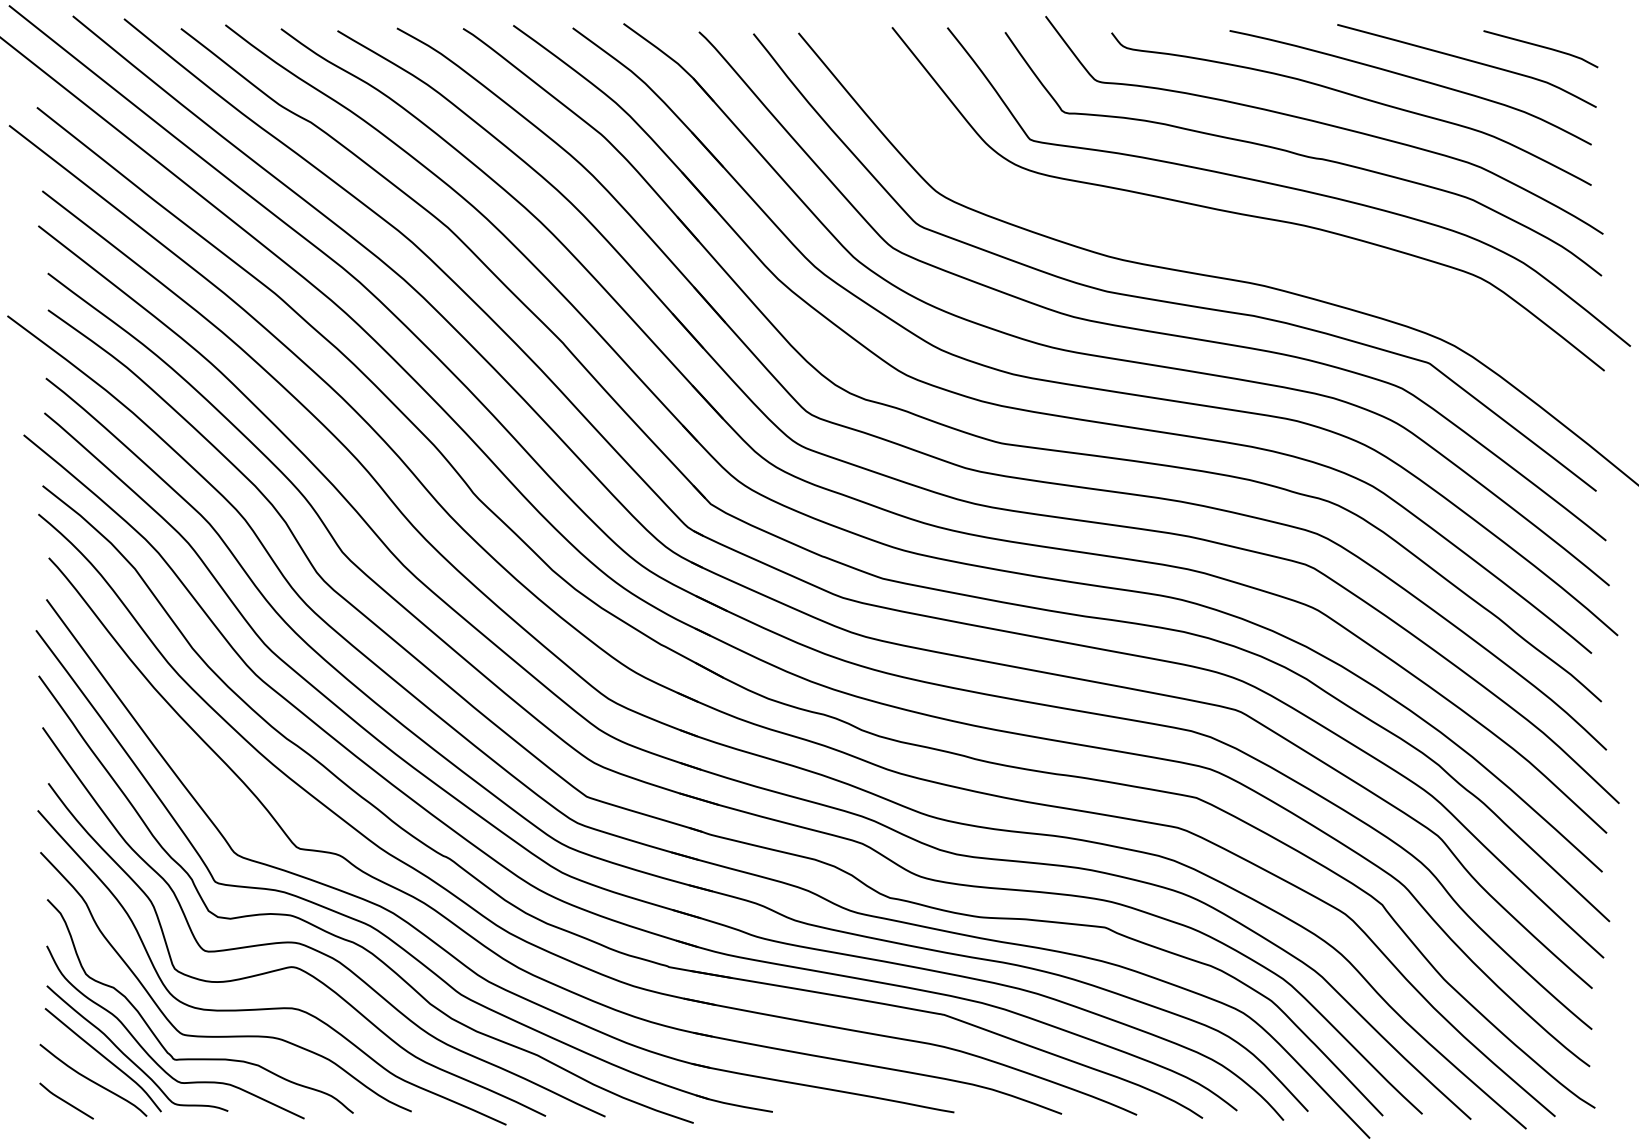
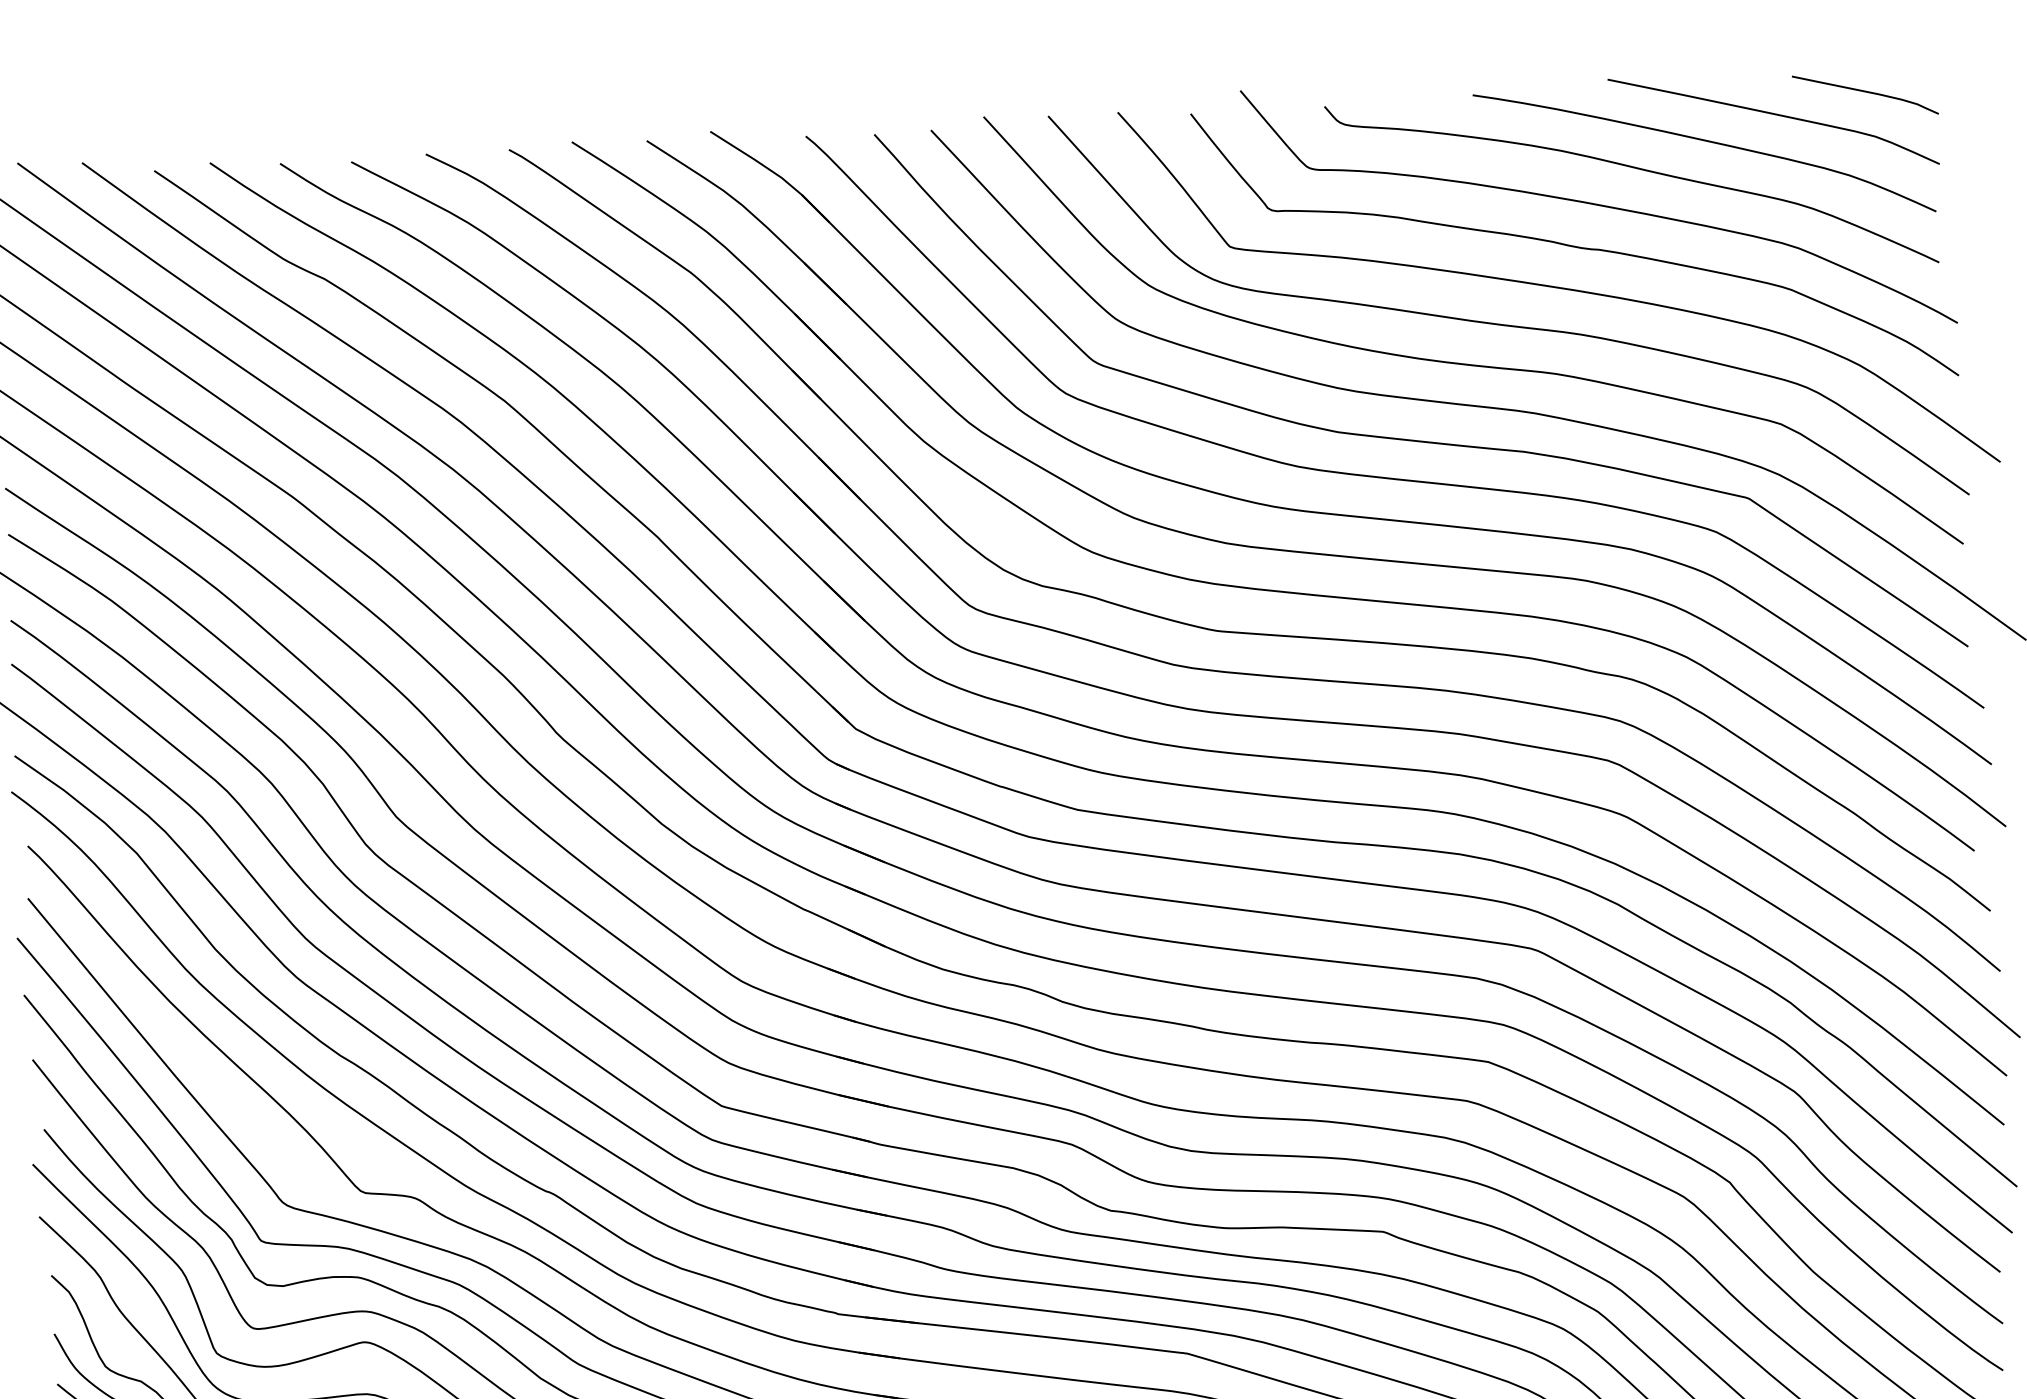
curve: (1216, 243) -> (1472, 363), added

